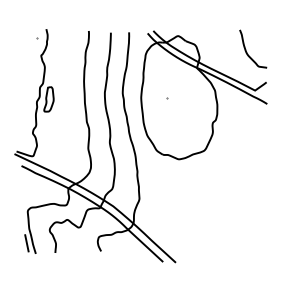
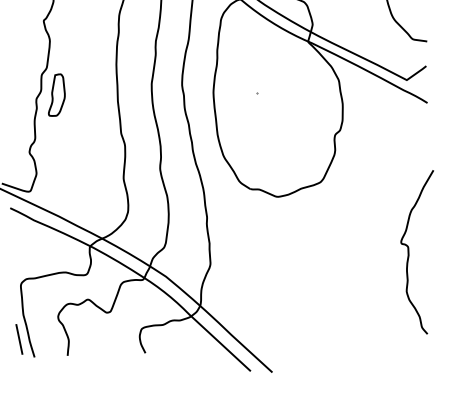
curve: (257, 193) -> (410, 254), added

